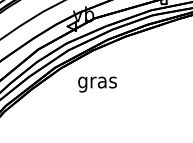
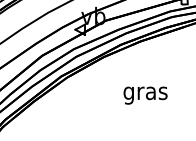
text: (97, 84) -> (145, 95), moved

